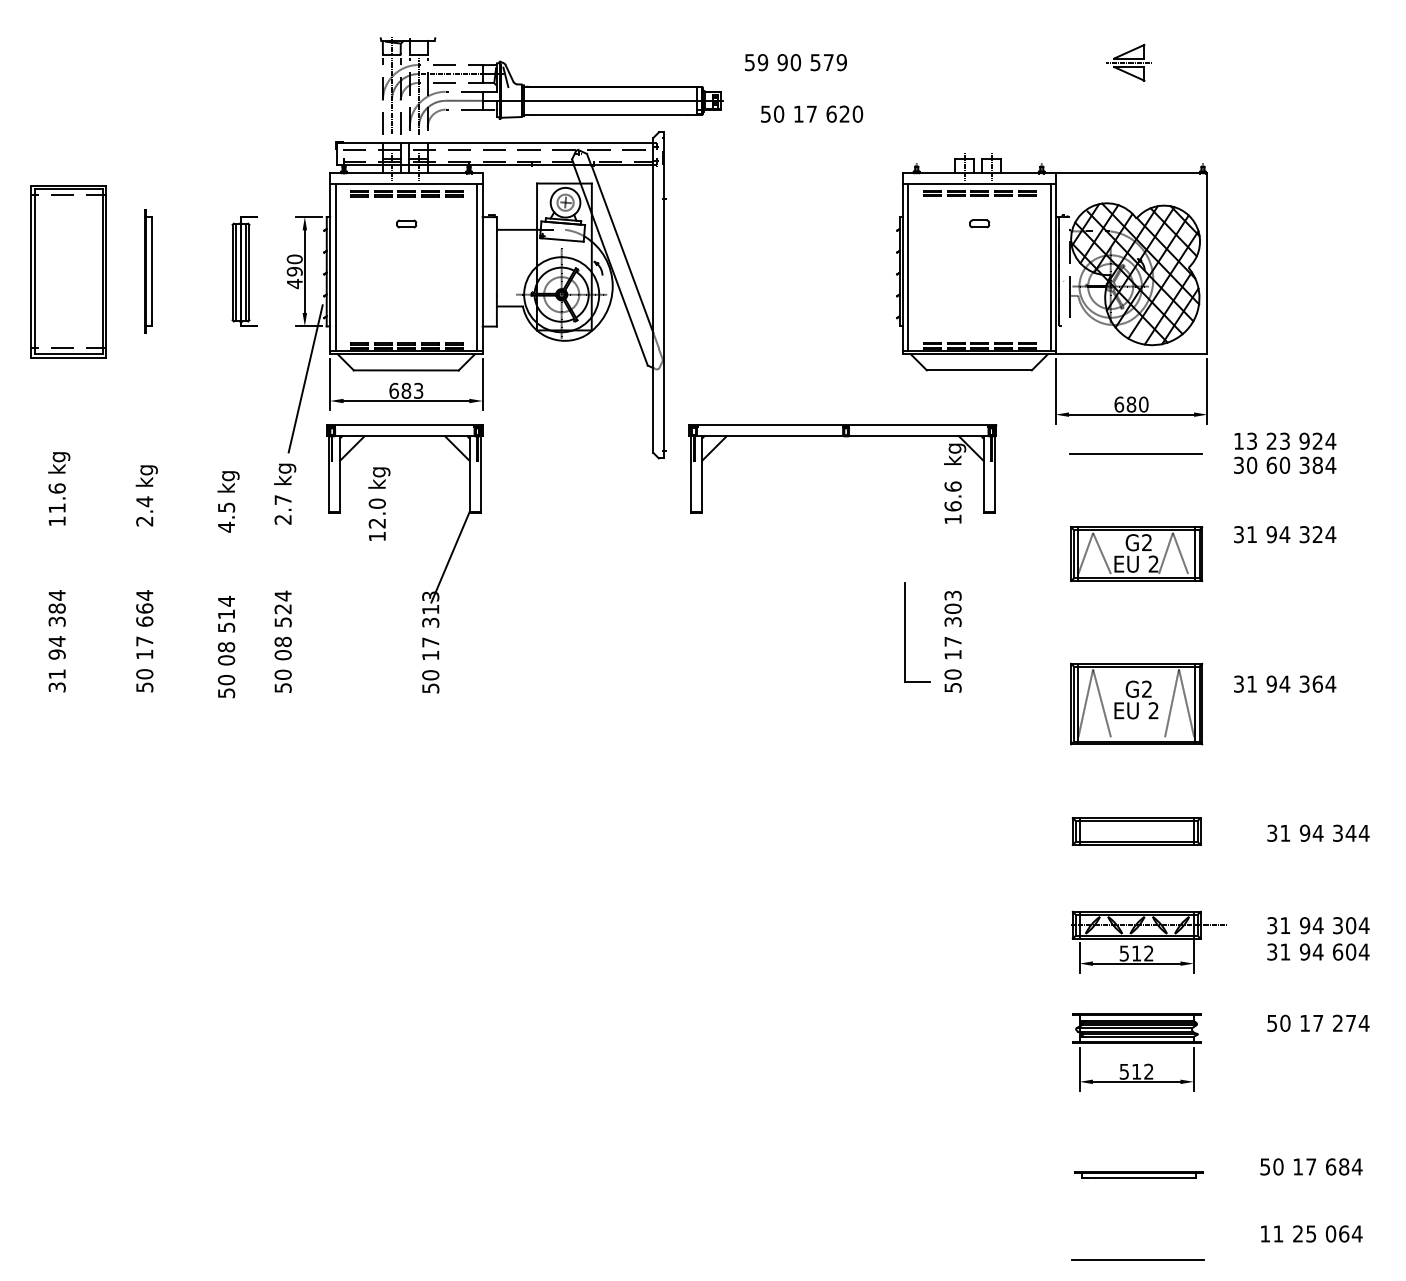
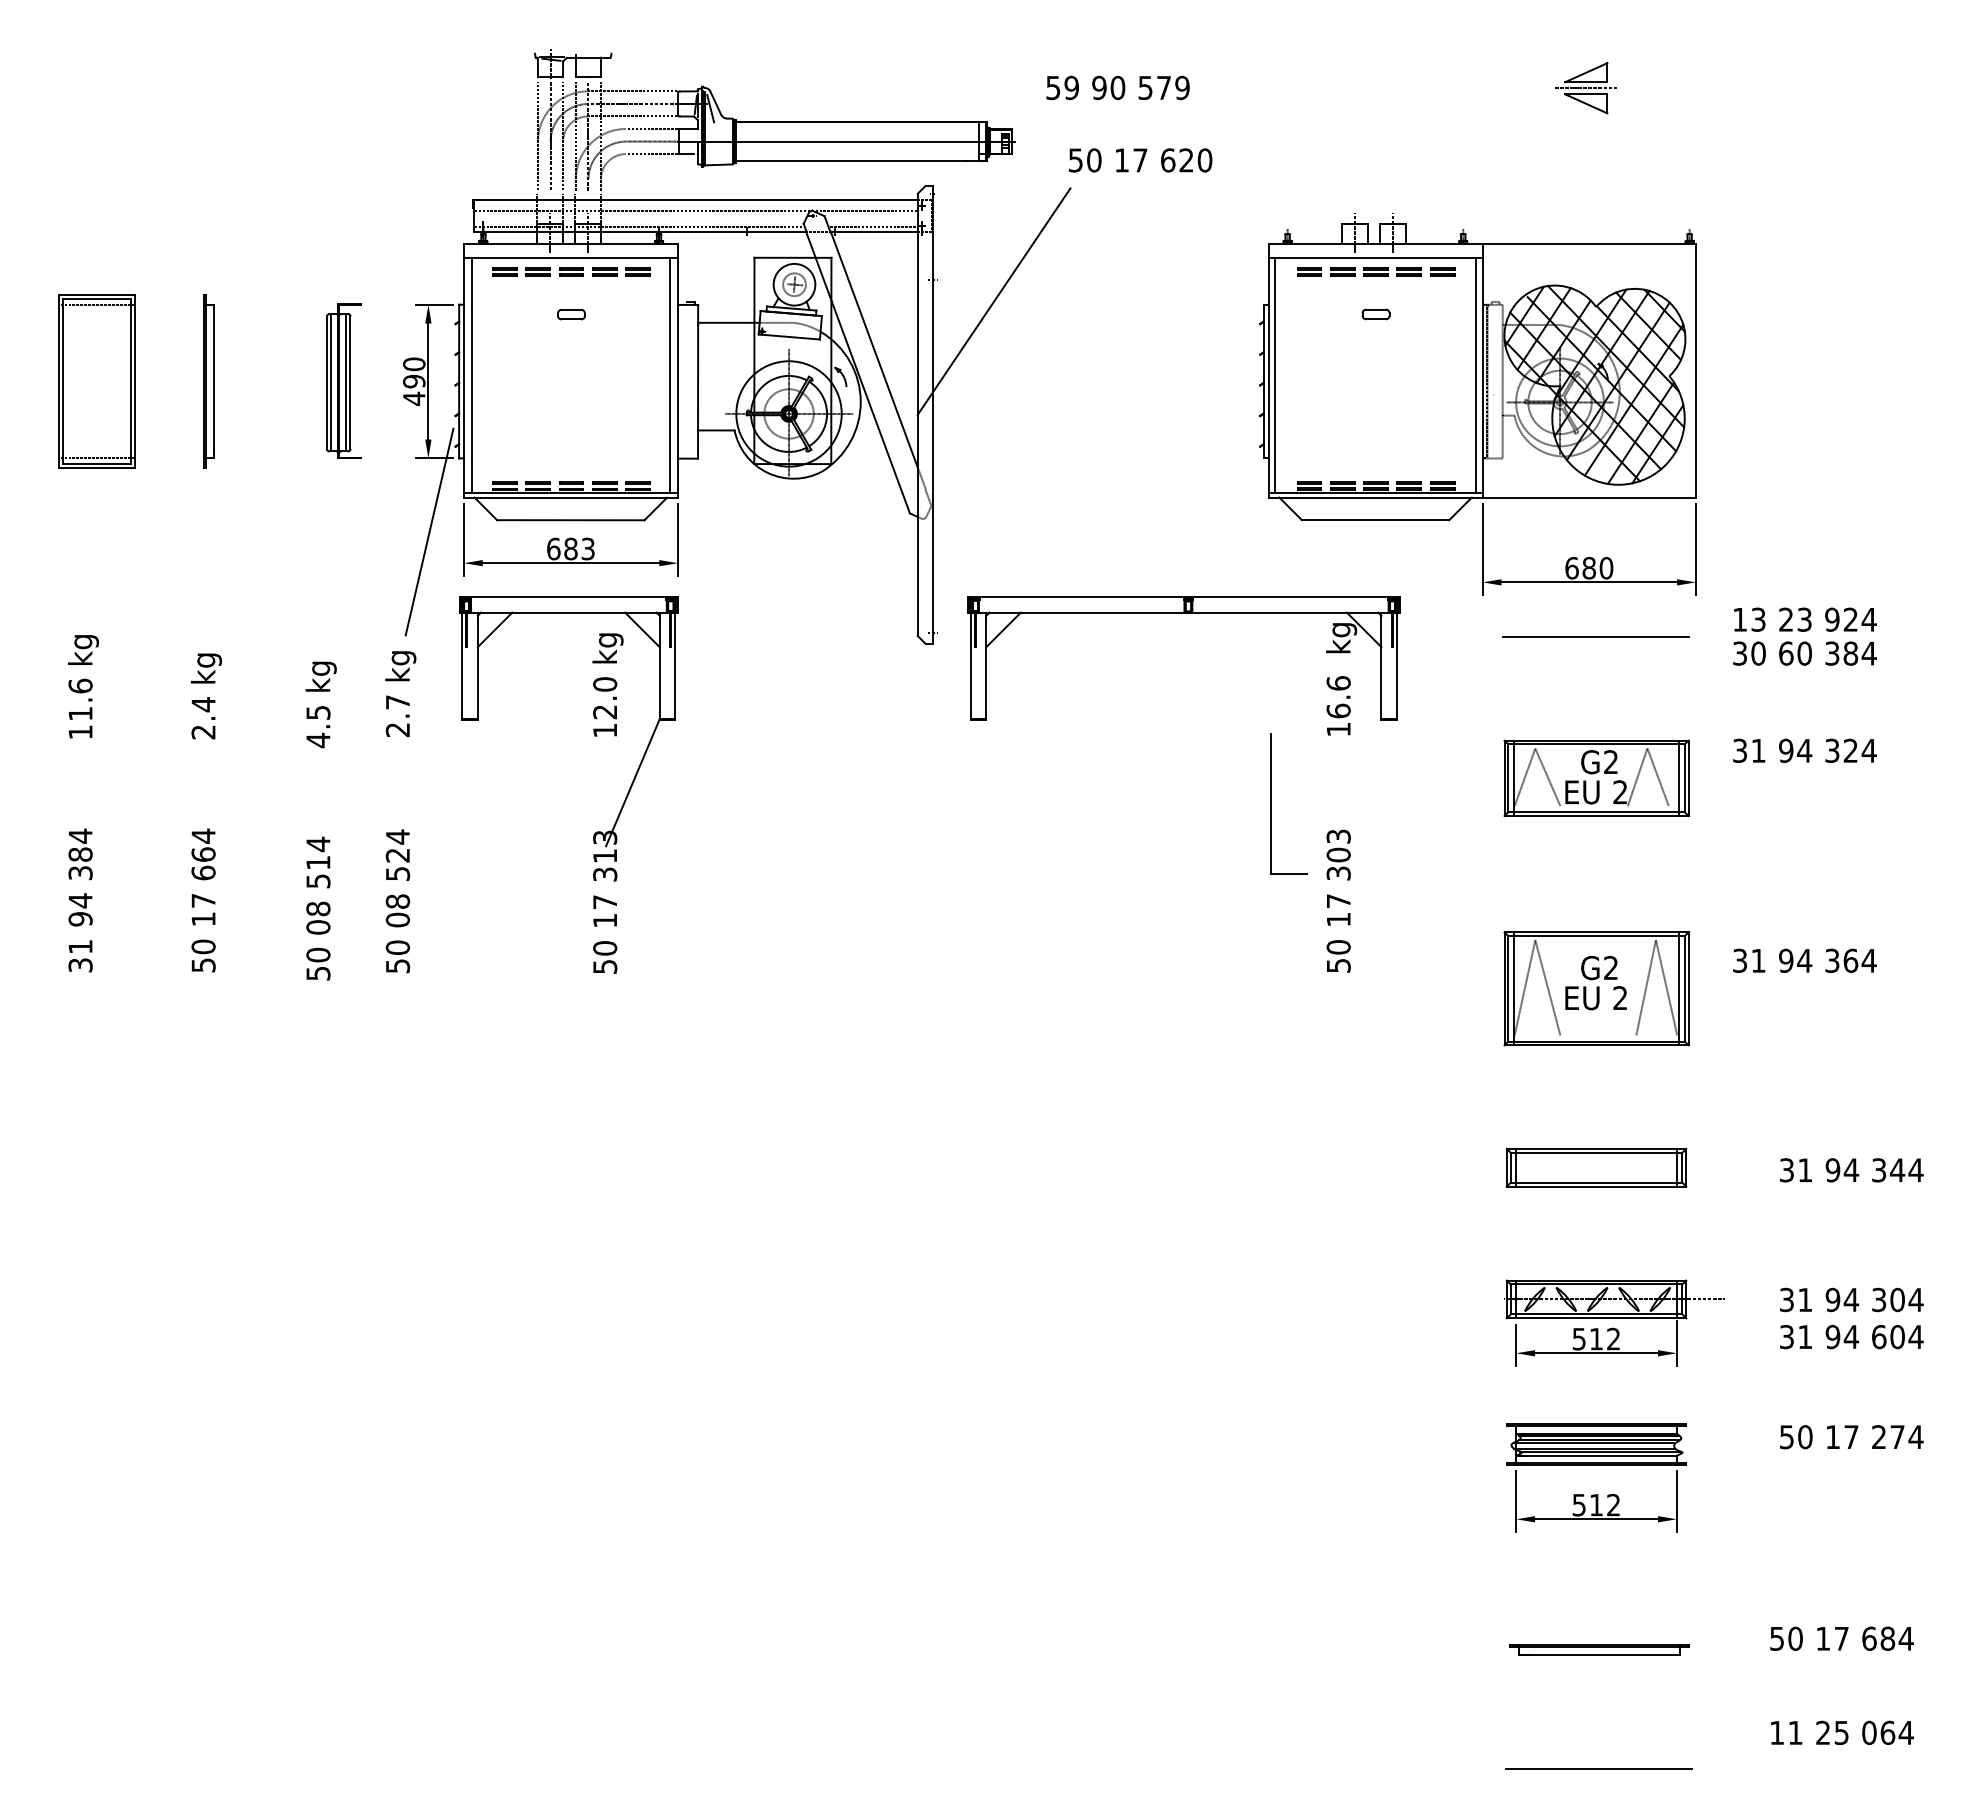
line: (707, 214) -> (993, 301), added
part: (68, 271) -> (96, 381), size x0.71
text: (378, 503) -> (607, 684), moved
part: (905, 631) -> (1271, 803), moved

